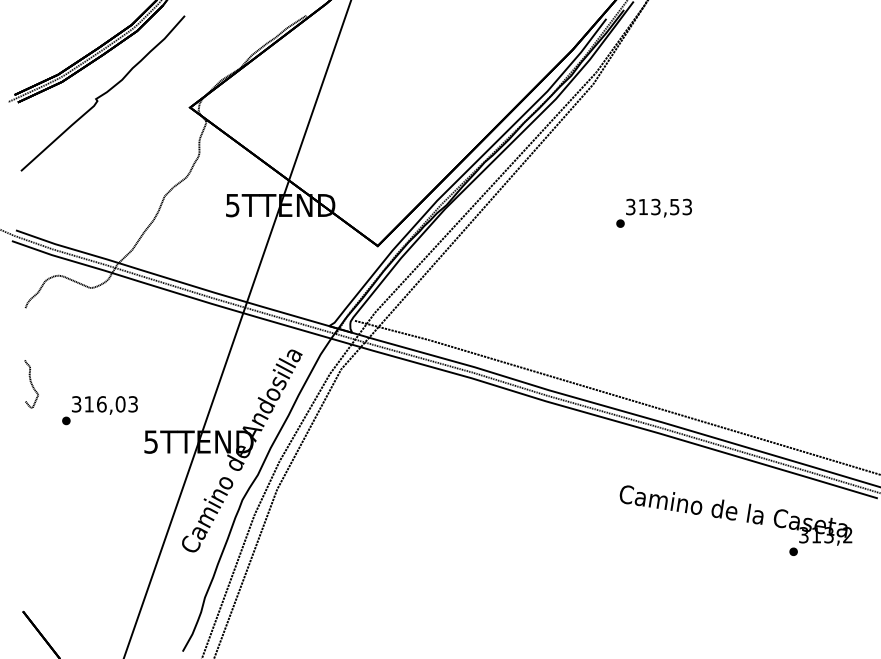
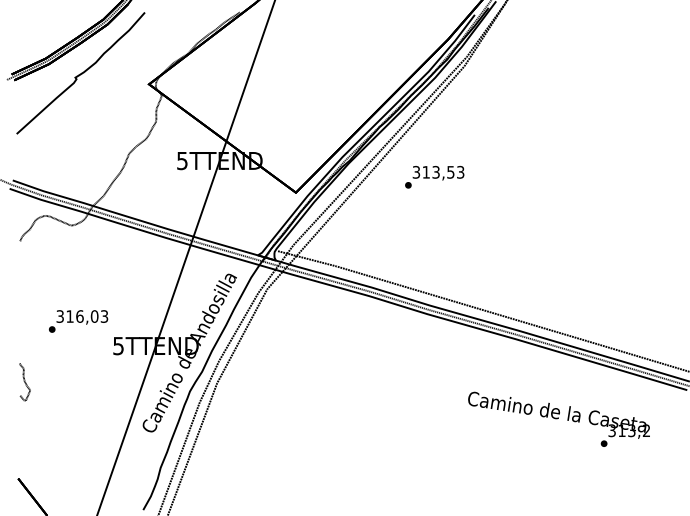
text: (653, 212) -> (434, 176), moved
curve: (31, 384) -> (24, 382), moved
text: (735, 520) -> (558, 419), moved

